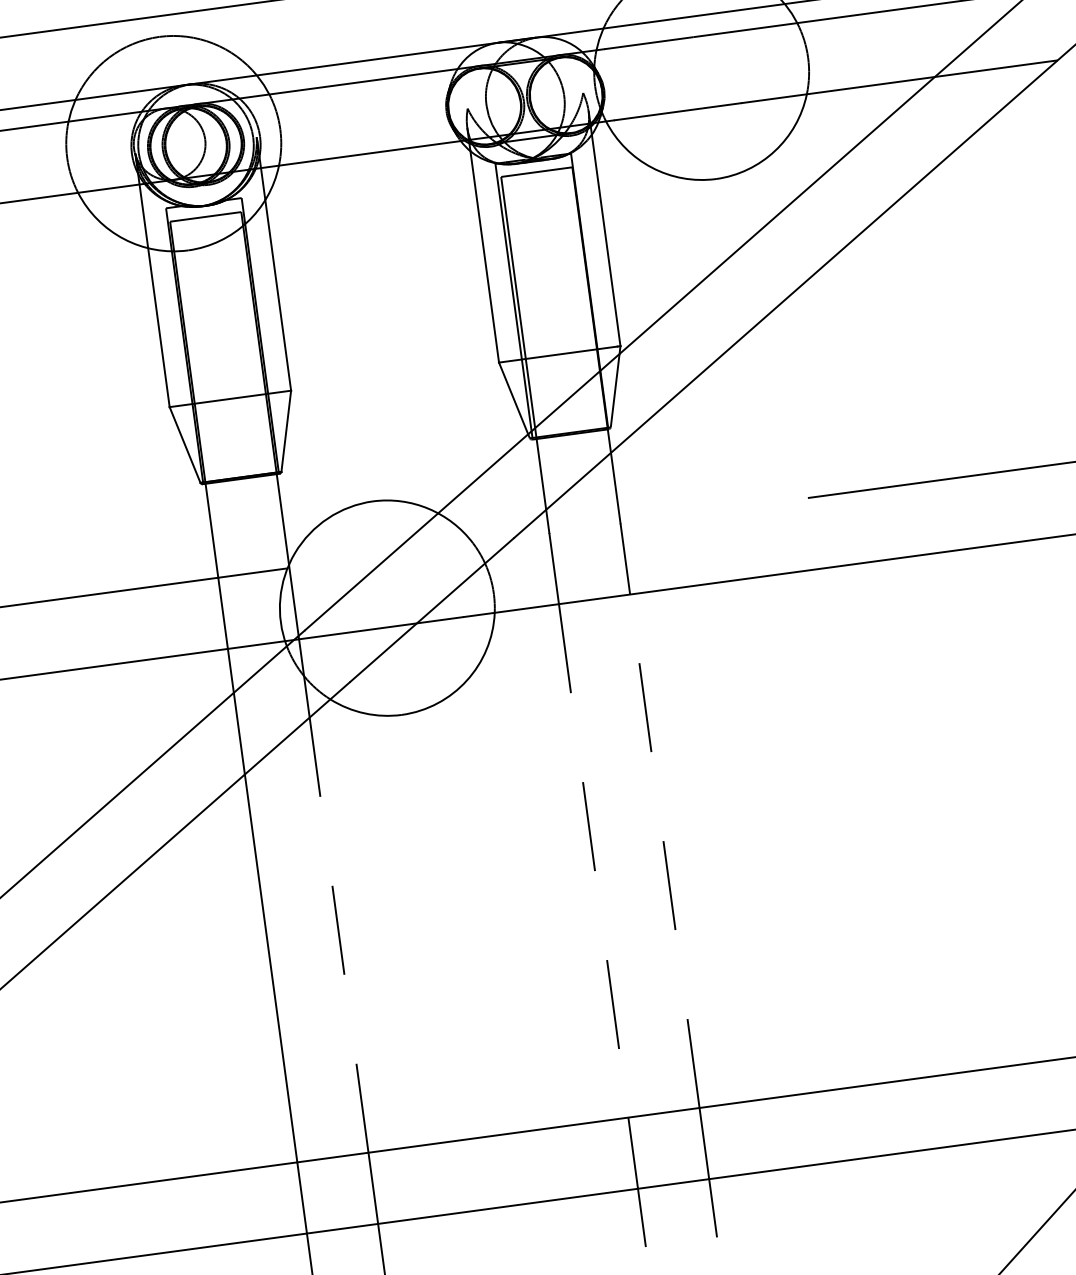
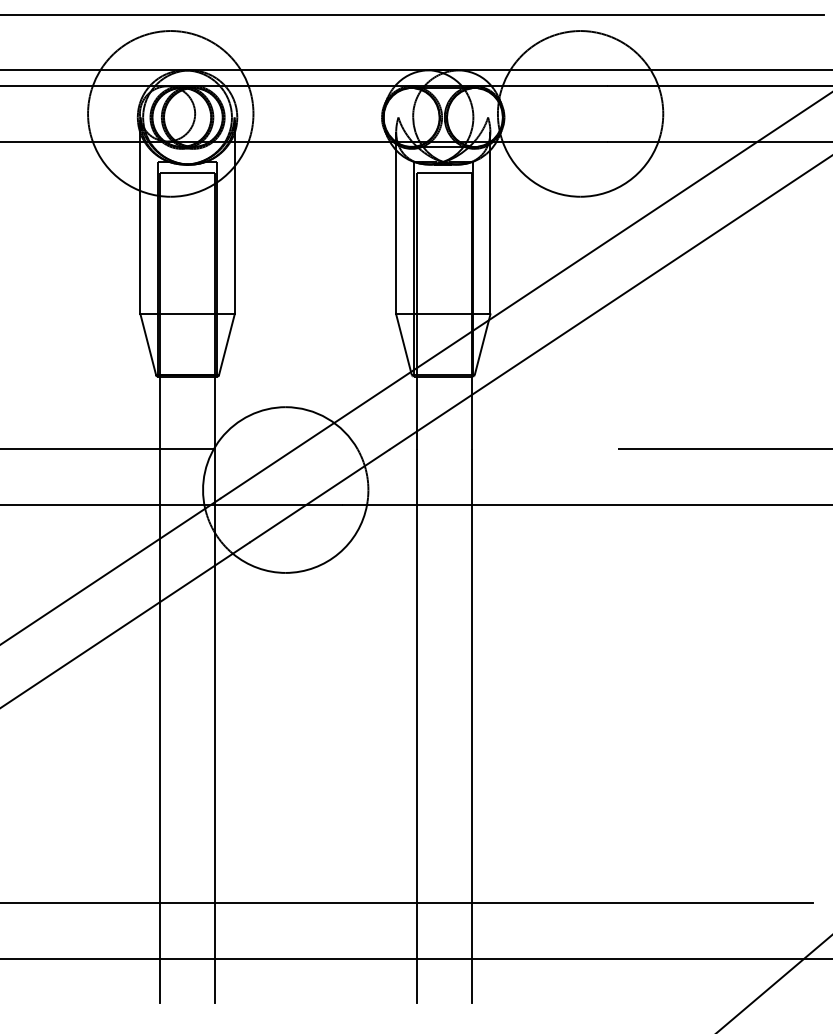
line: (665, 850) -> (472, 703), dashed -> solid
line: (593, 861) -> (416, 704), dashed -> solid
line: (339, 935) -> (215, 734), dashed -> solid

